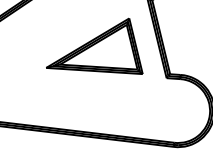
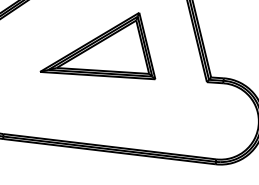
part: (94, 46) -> (97, 46), moved

